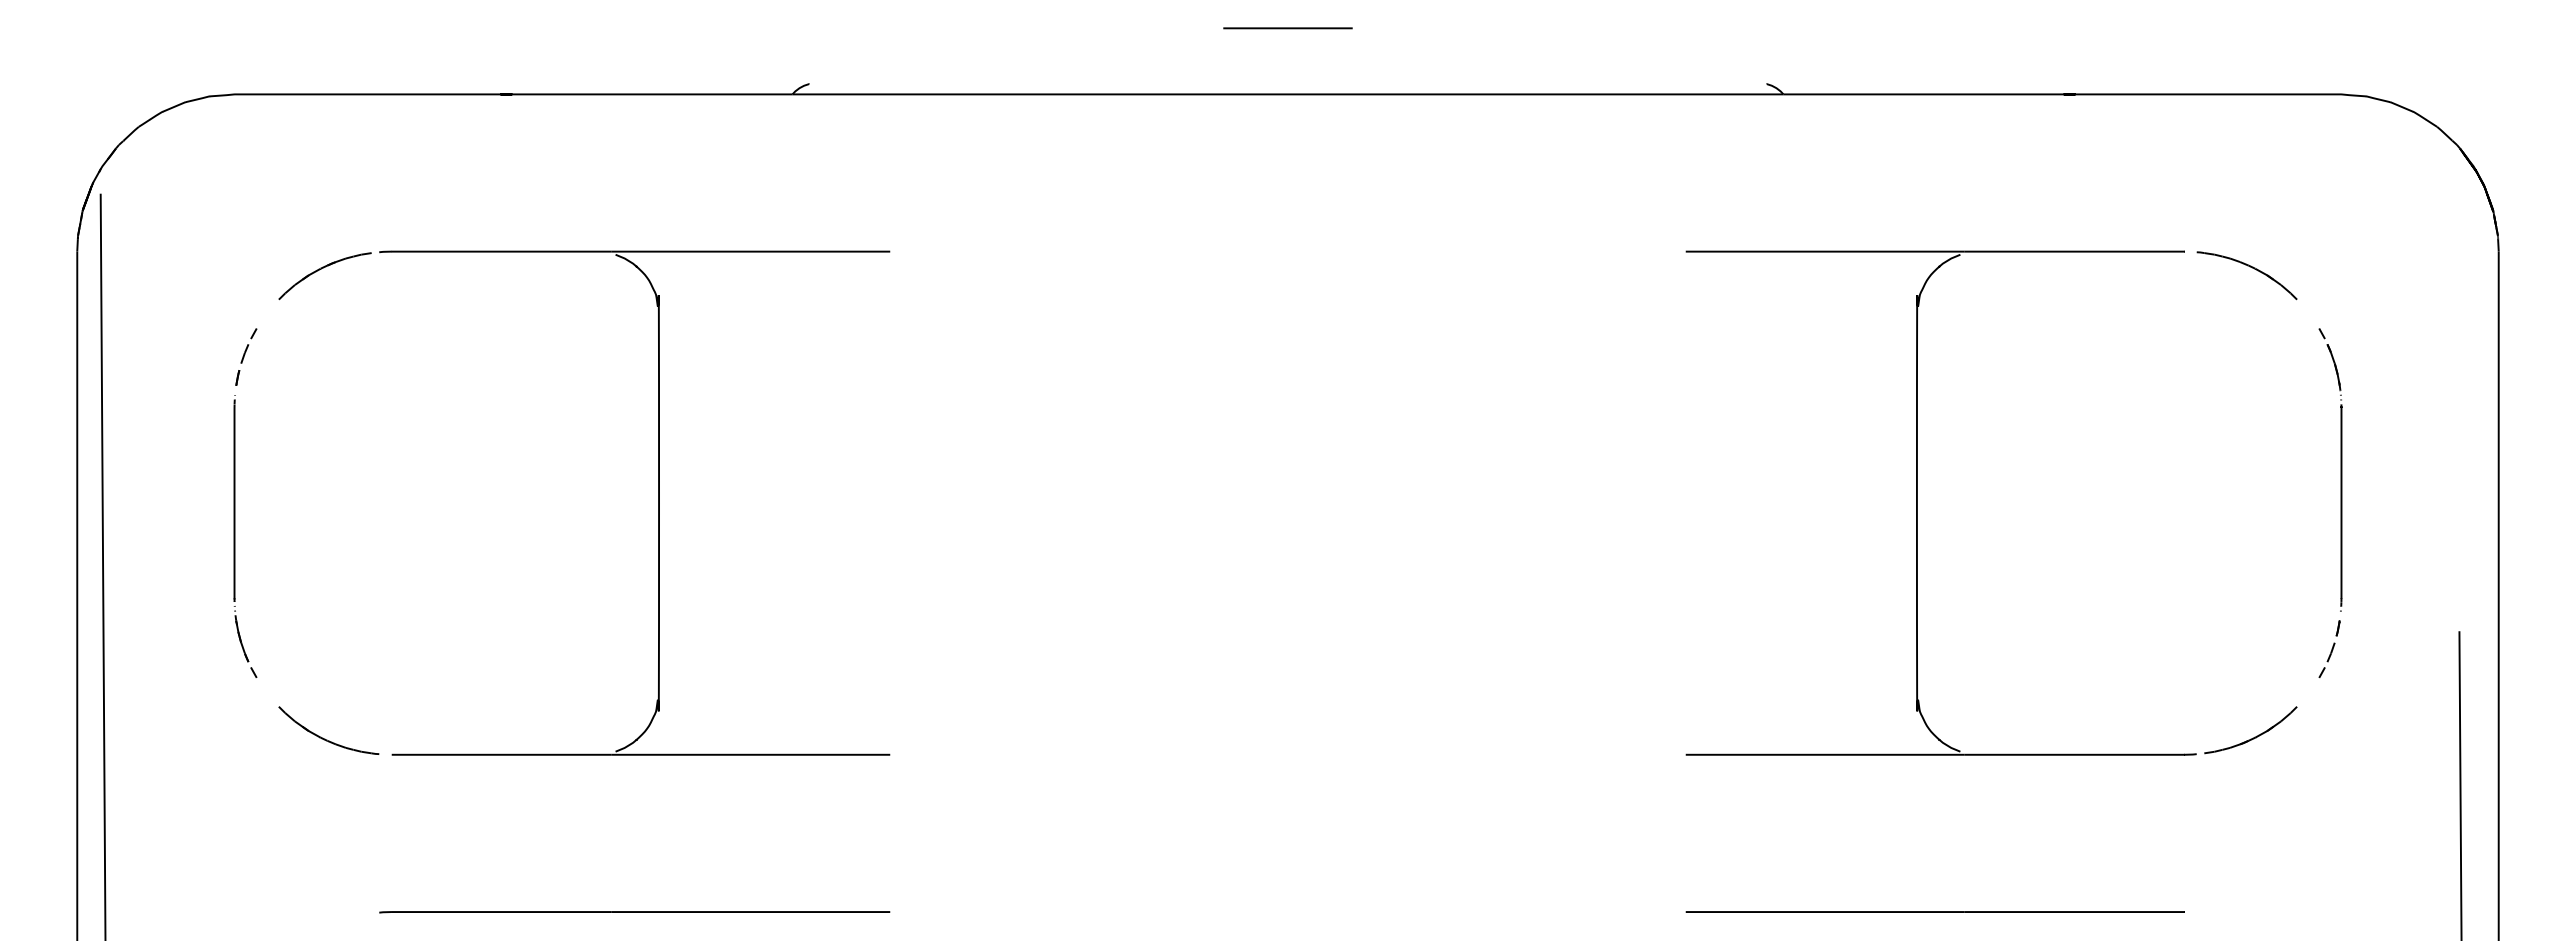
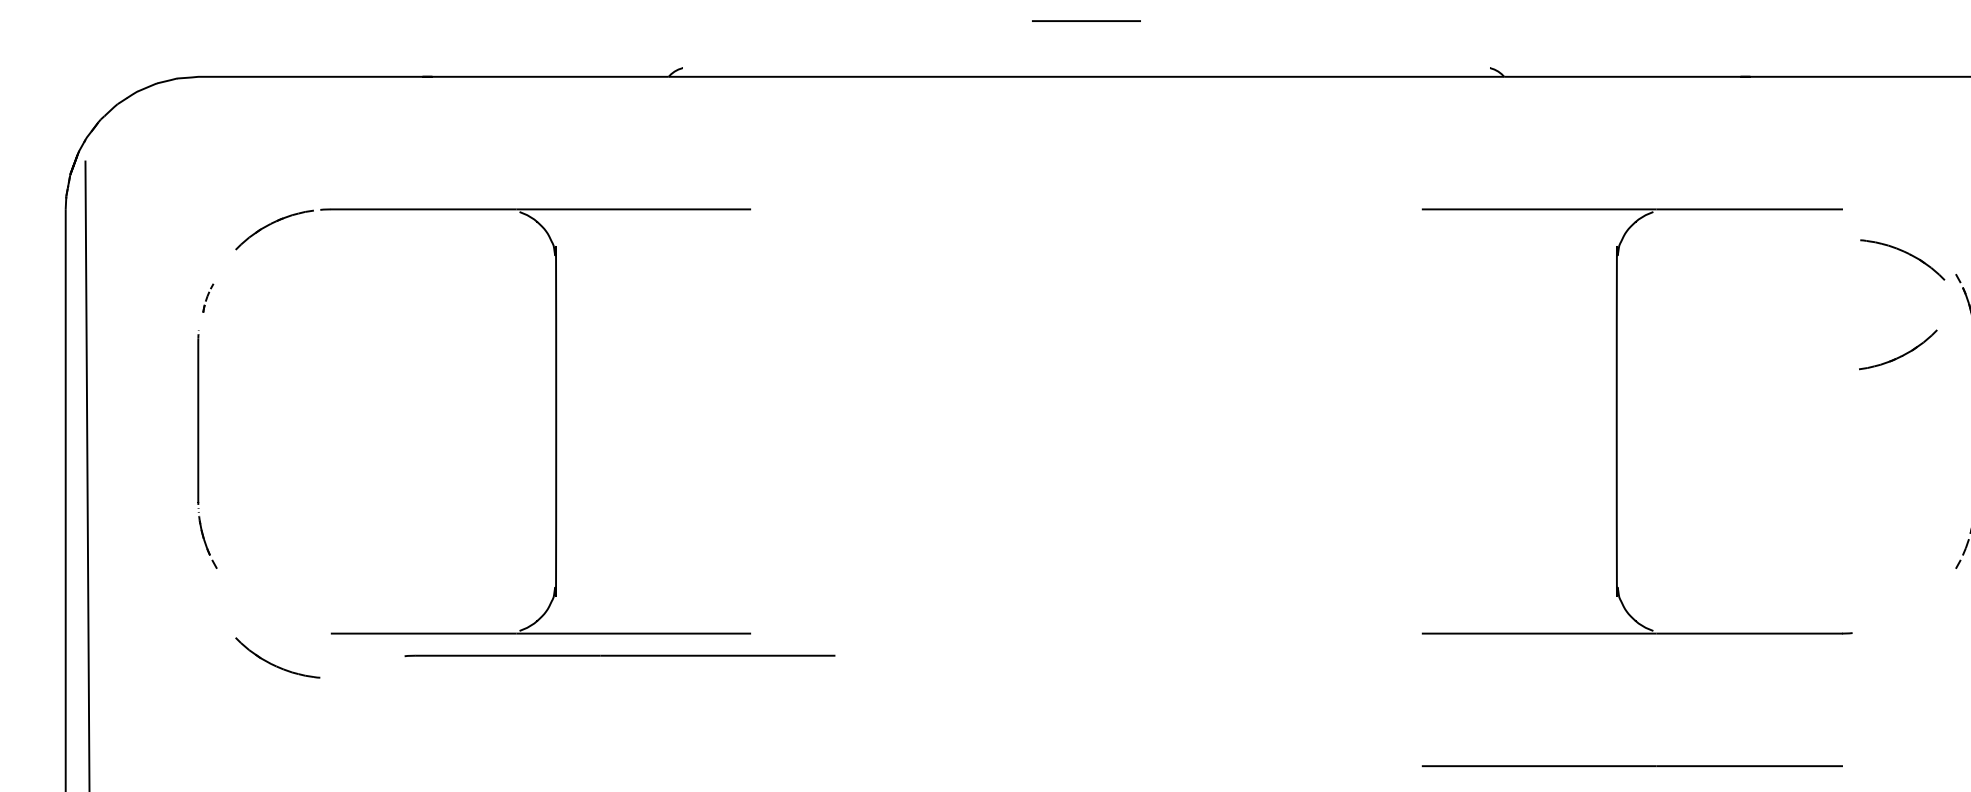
part: (2250, 267) -> (1905, 253), moved
part: (246, 356) -> (208, 297), size x0.6
part: (2254, 736) -> (1901, 355), moved
part: (325, 738) -> (274, 664), moved
line: (634, 912) -> (619, 656), moved

